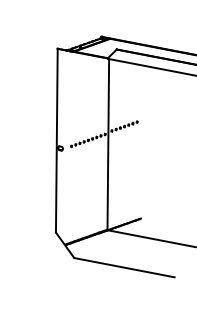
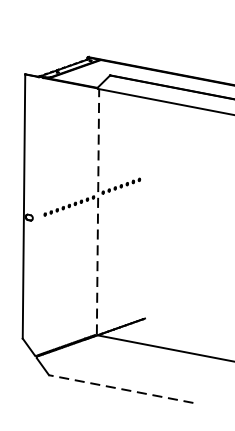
line: (108, 143) -> (98, 210), solid -> dashed
line: (123, 267) -> (119, 388), solid -> dashed

